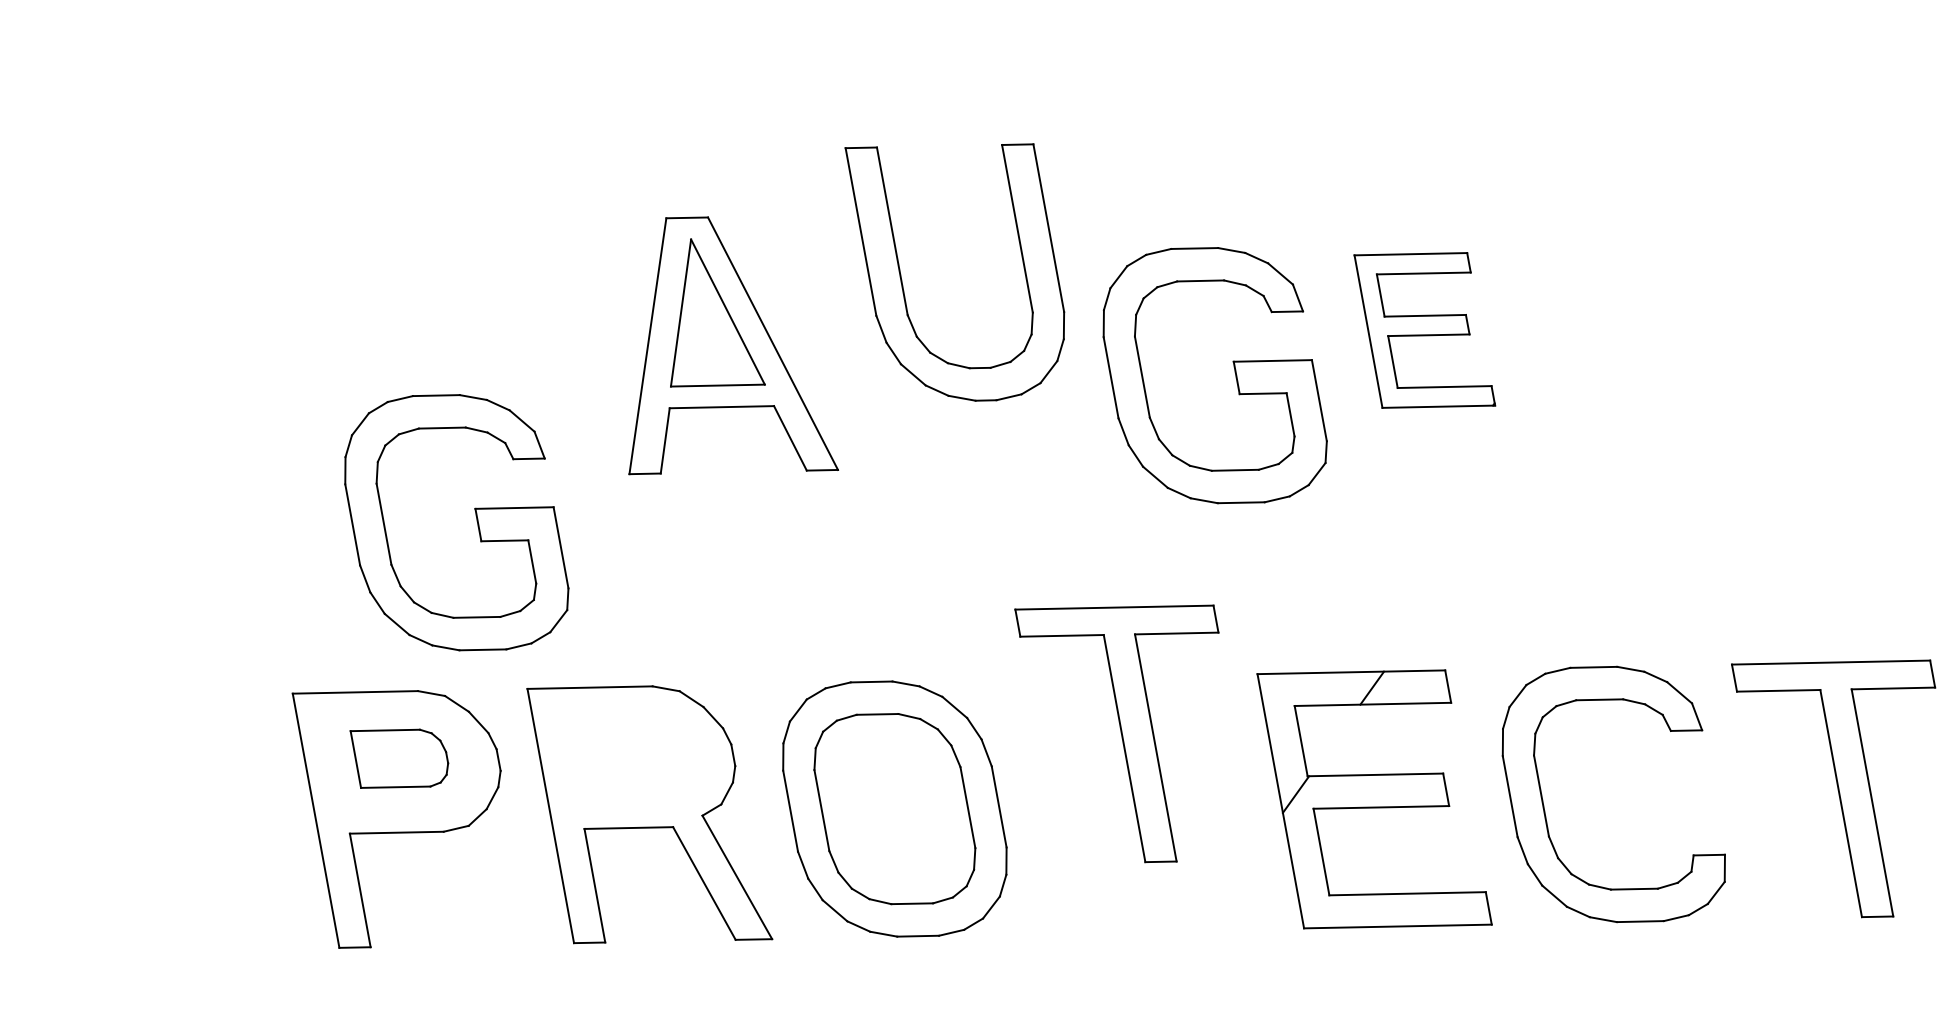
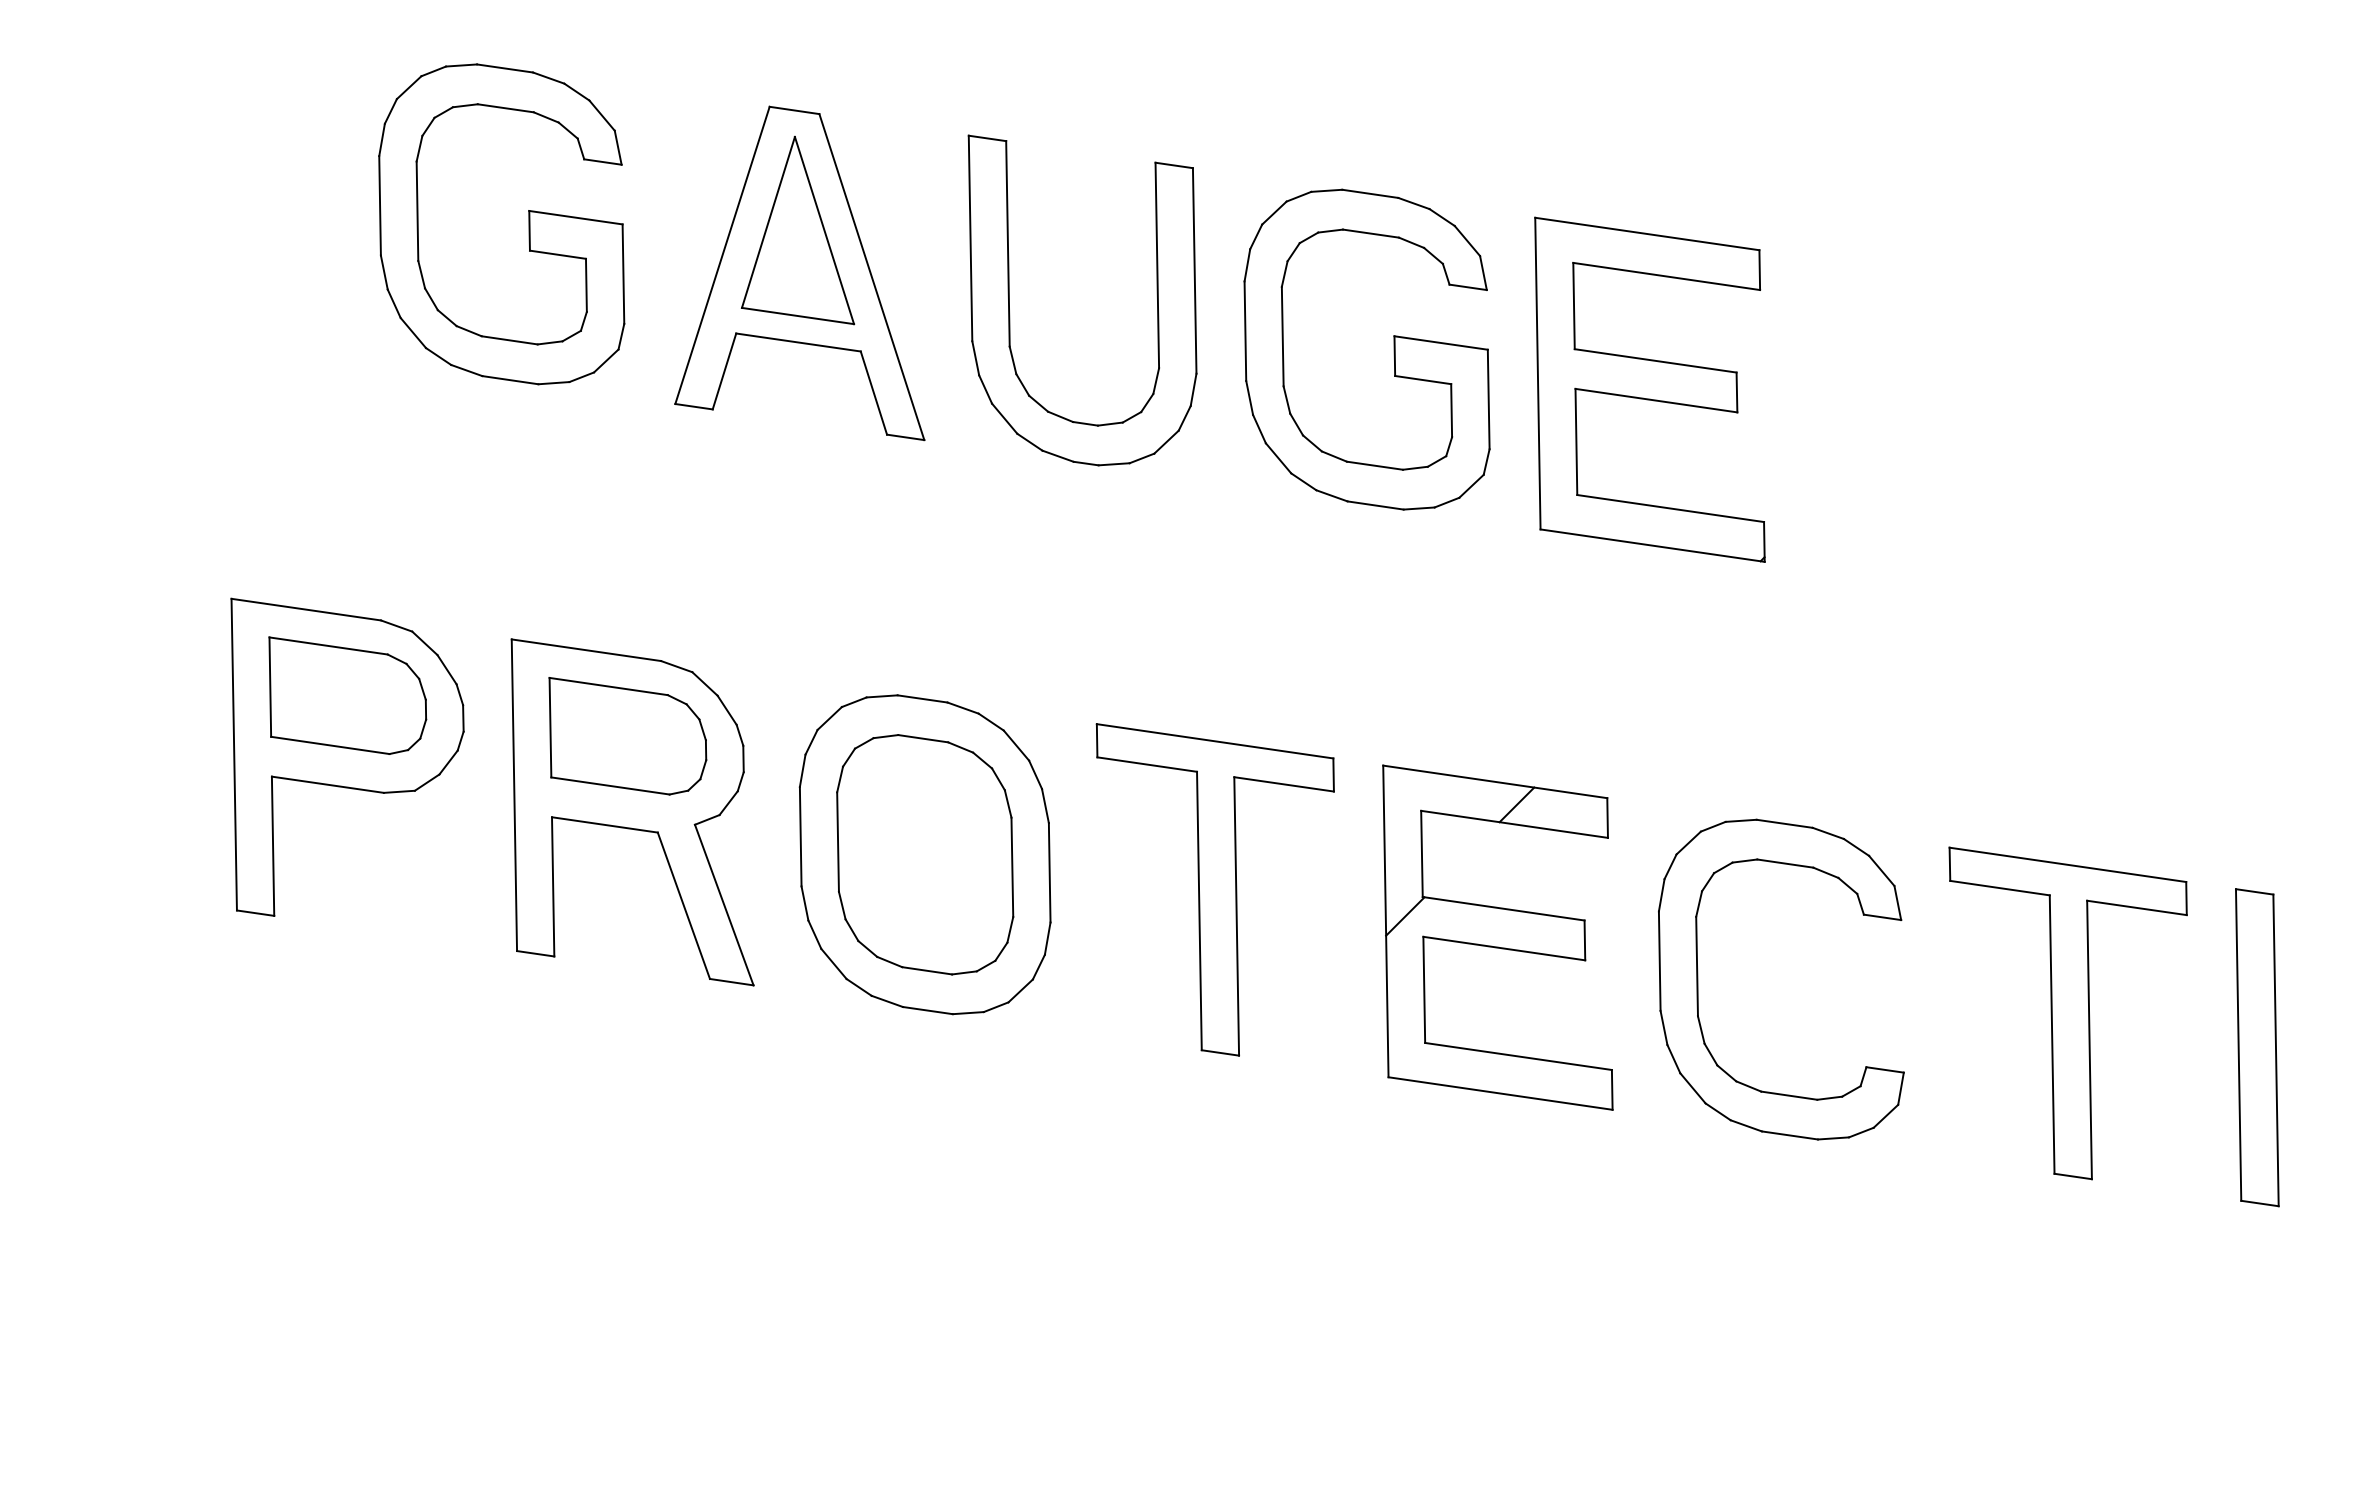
part: (901, 277) -> (1009, 300), moved
part: (1424, 330) -> (1649, 389), size x1.67
part: (1234, 372) -> (1393, 349), moved
part: (476, 520) -> (528, 224), moved
part: (1134, 728) -> (1214, 889), moved
part: (635, 752) -> (627, 736), added
part: (400, 757) -> (347, 695), size x1.43

